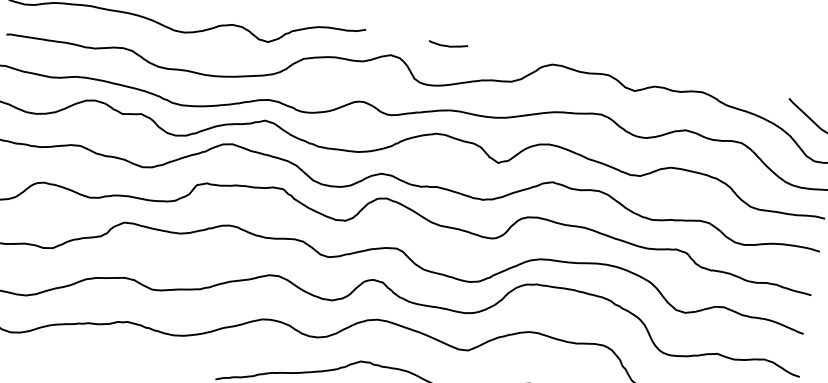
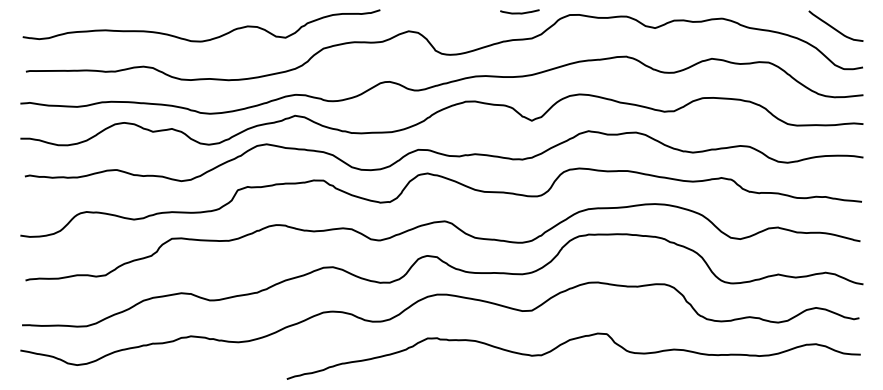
curve: (447, 45) -> (519, 12), moved

